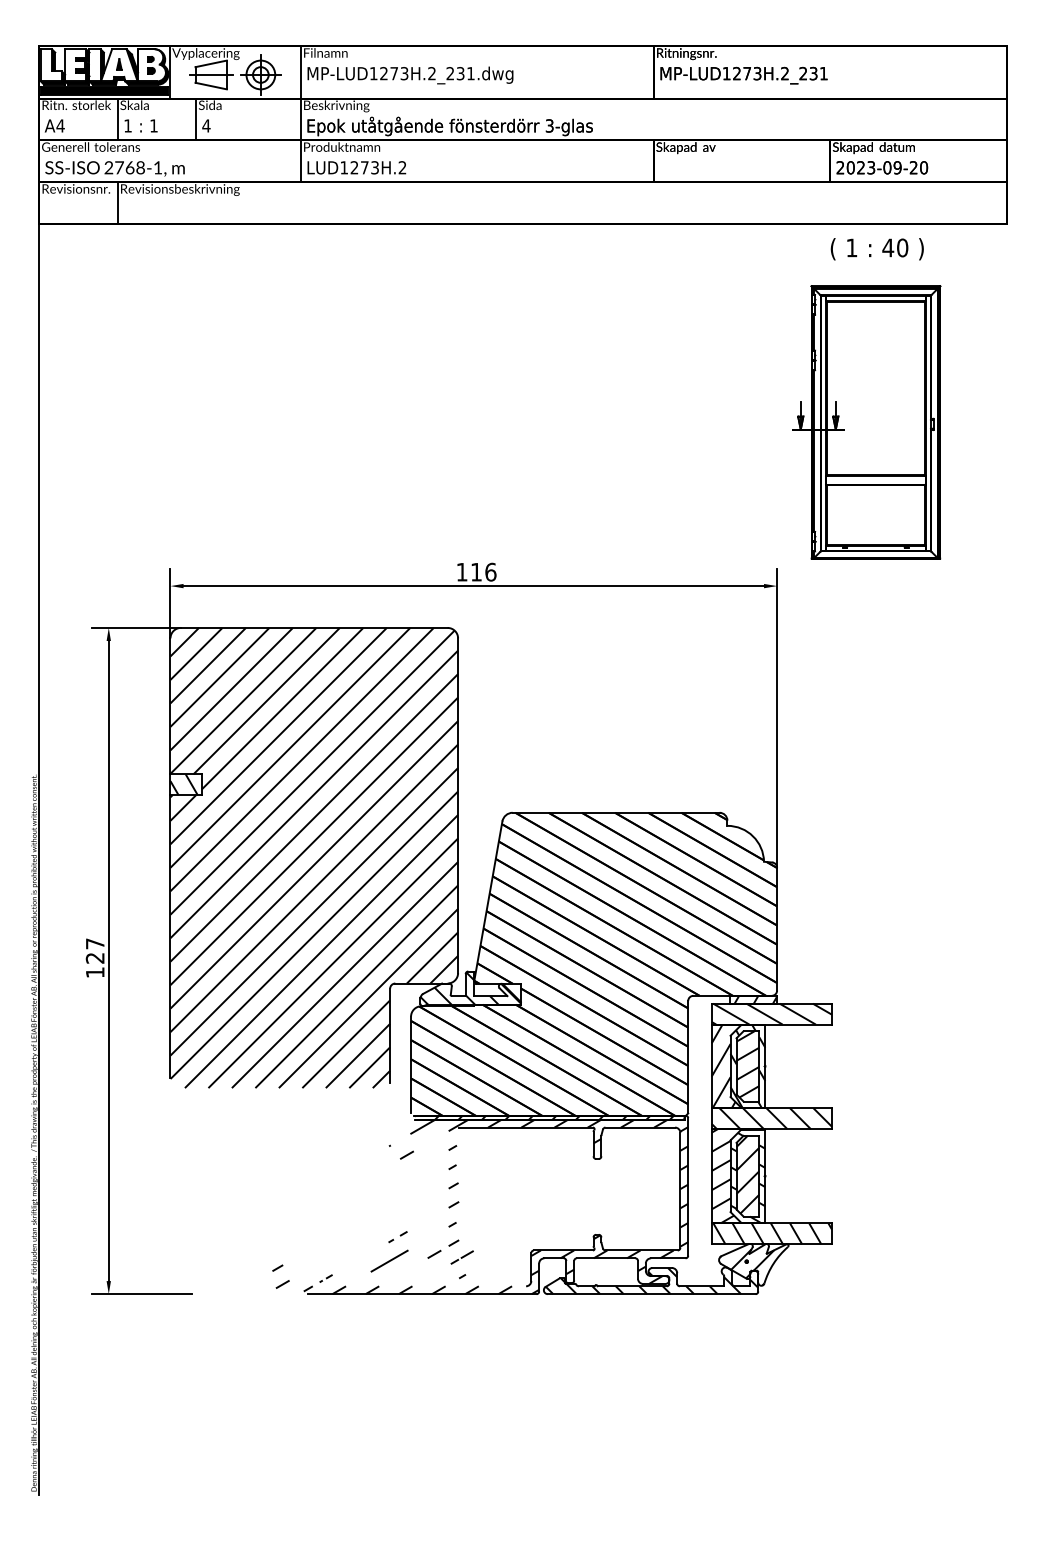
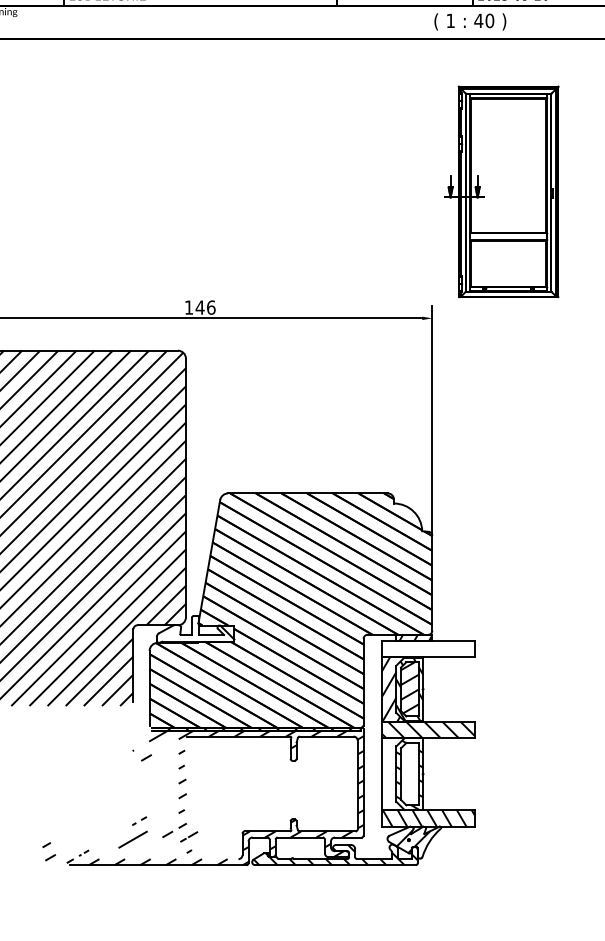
text: (876, 249) -> (469, 22), moved
text: (476, 572) -> (200, 307), 116 -> 146
hatch: (470, 988) -> (195, 629), removed
hatch: (771, 1013) -> (428, 648), removed
hatch: (747, 1174) -> (409, 772), removed
hatch: (733, 1176) -> (398, 774), removed

